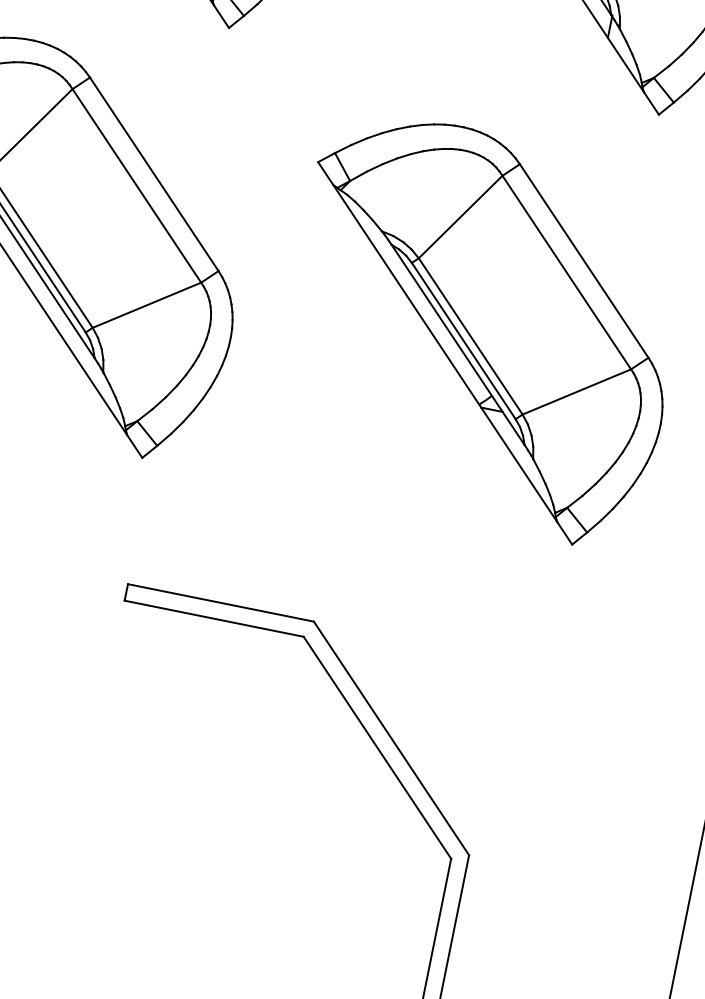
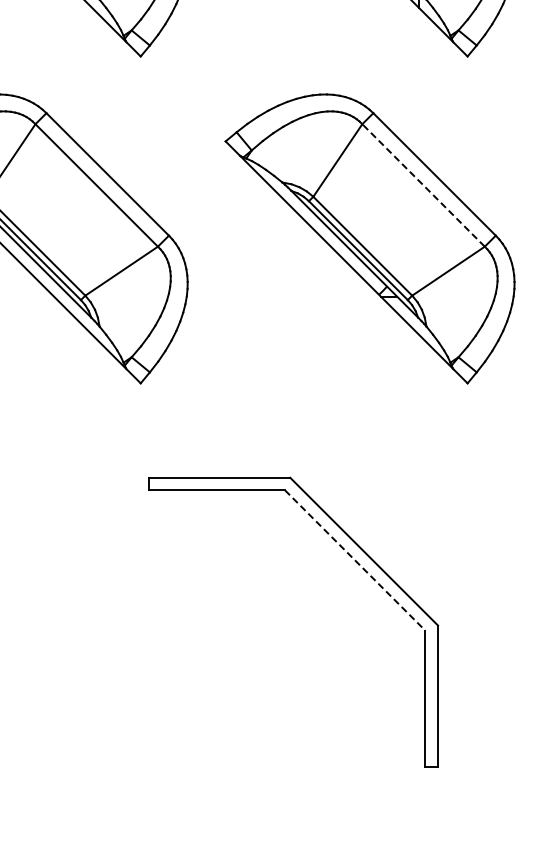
line: (566, 272) -> (423, 185), solid -> dashed
line: (377, 747) -> (355, 560), solid -> dashed

